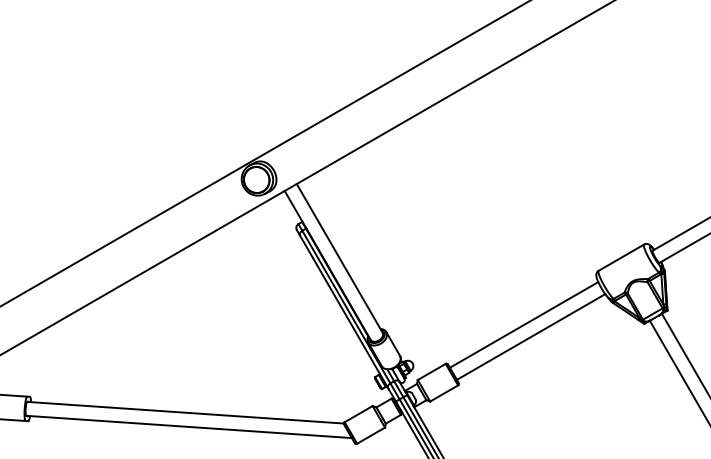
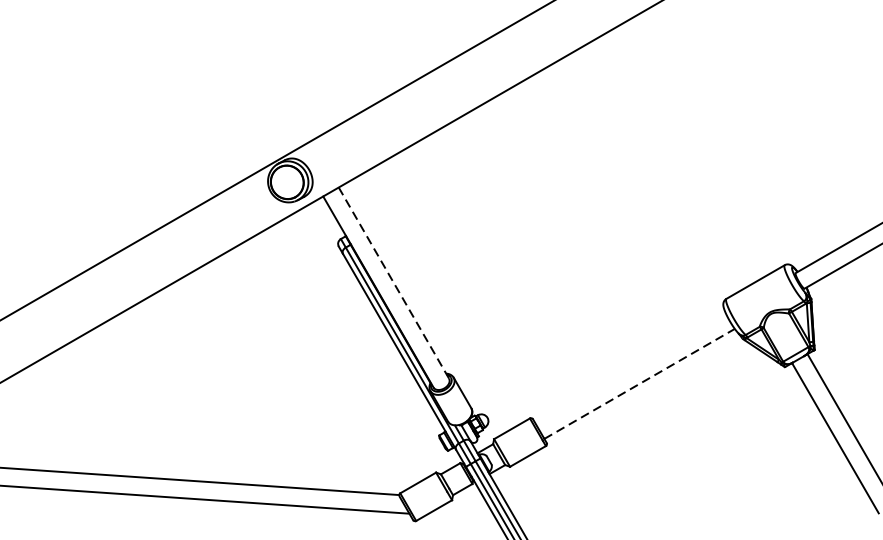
line: (339, 258) -> (393, 283), solid -> dashed
line: (523, 324) -> (629, 367), removed
line: (531, 337) -> (640, 384), solid -> dashed

